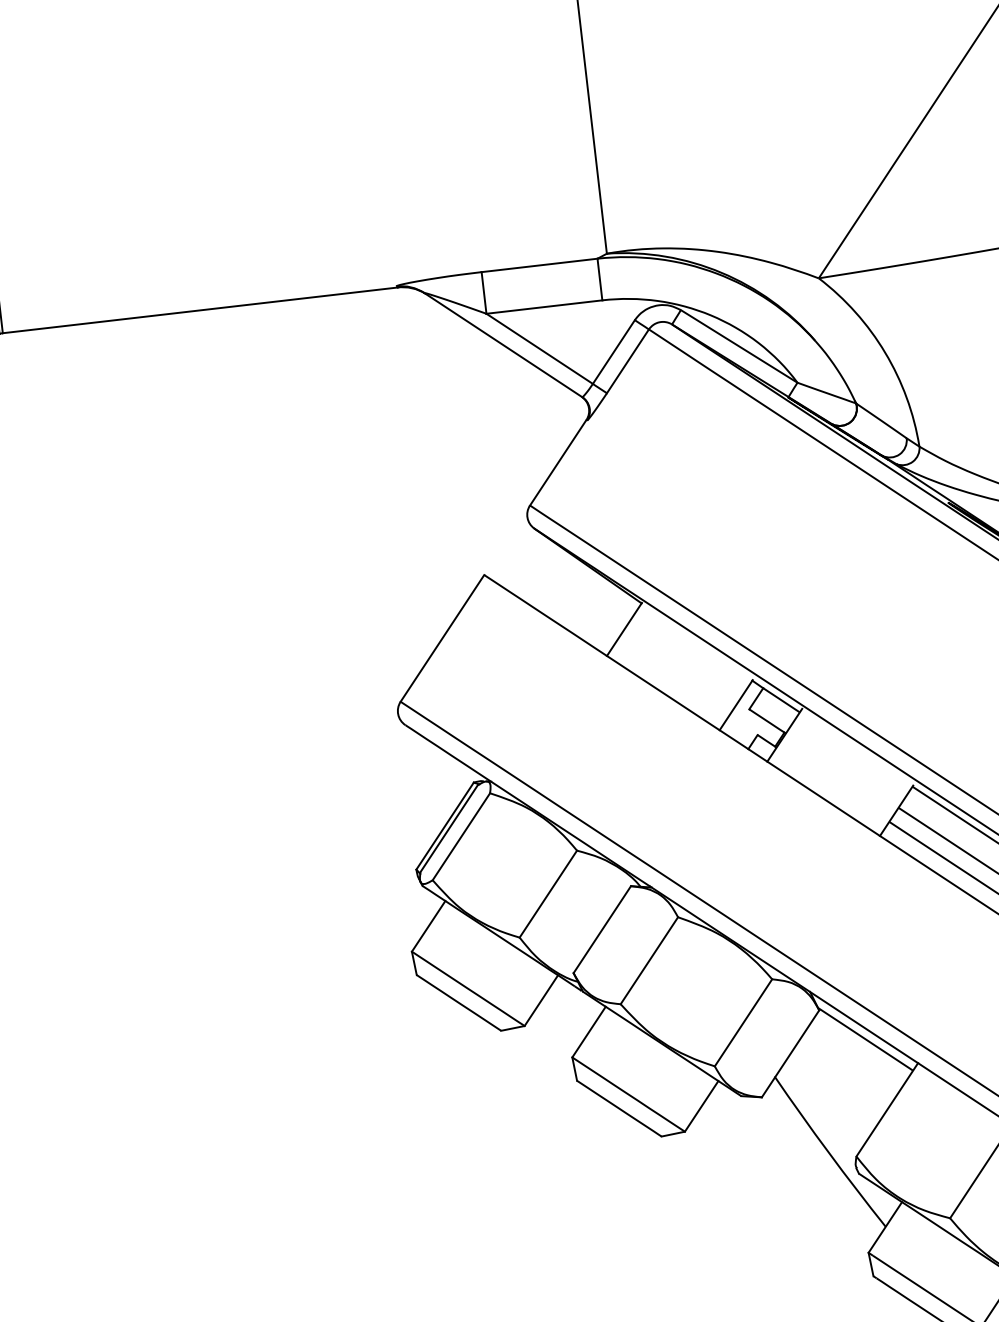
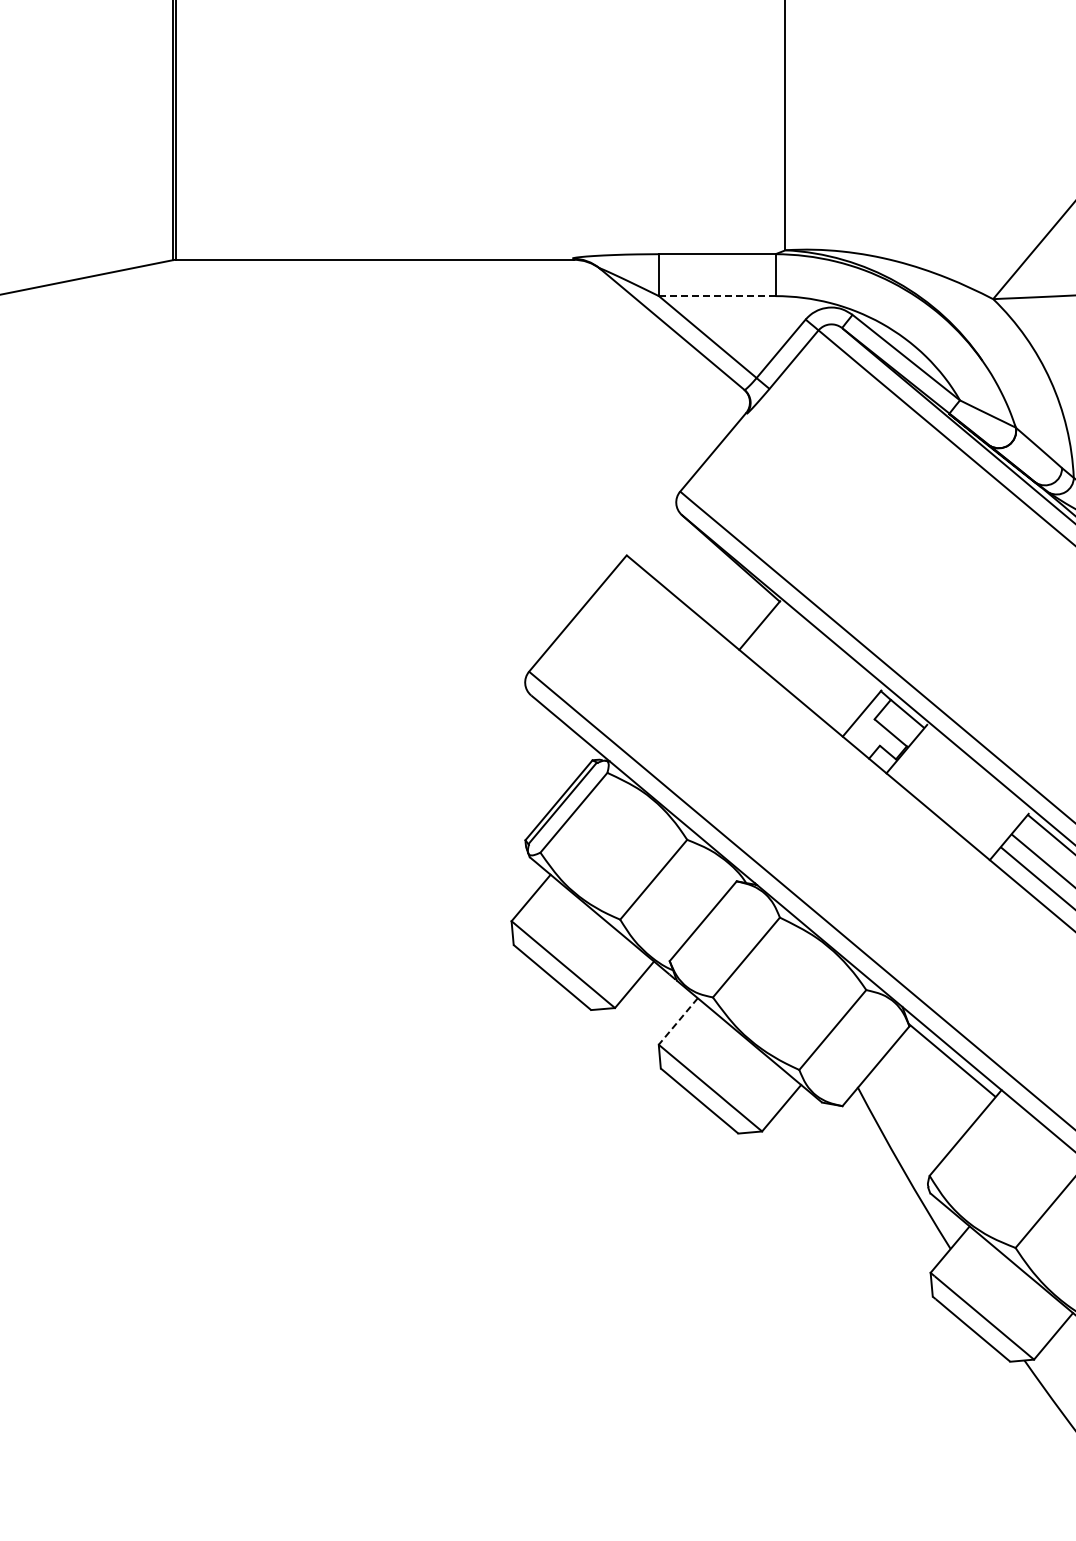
line: (543, 307) -> (716, 296), solid -> dashed
line: (588, 1032) -> (677, 1021), solid -> dashed

